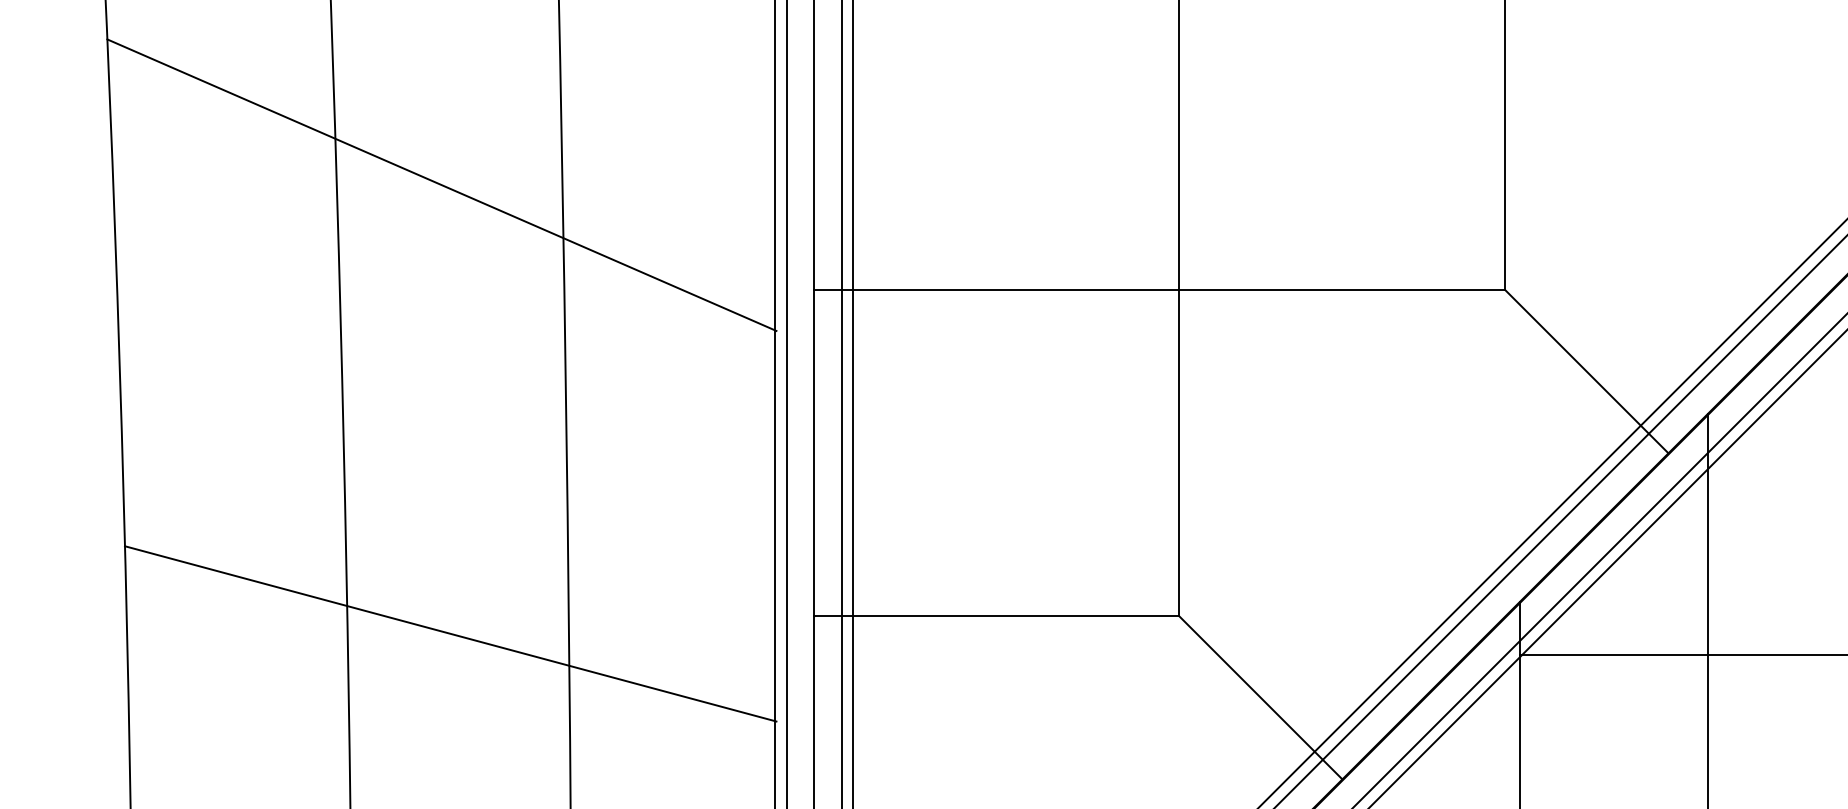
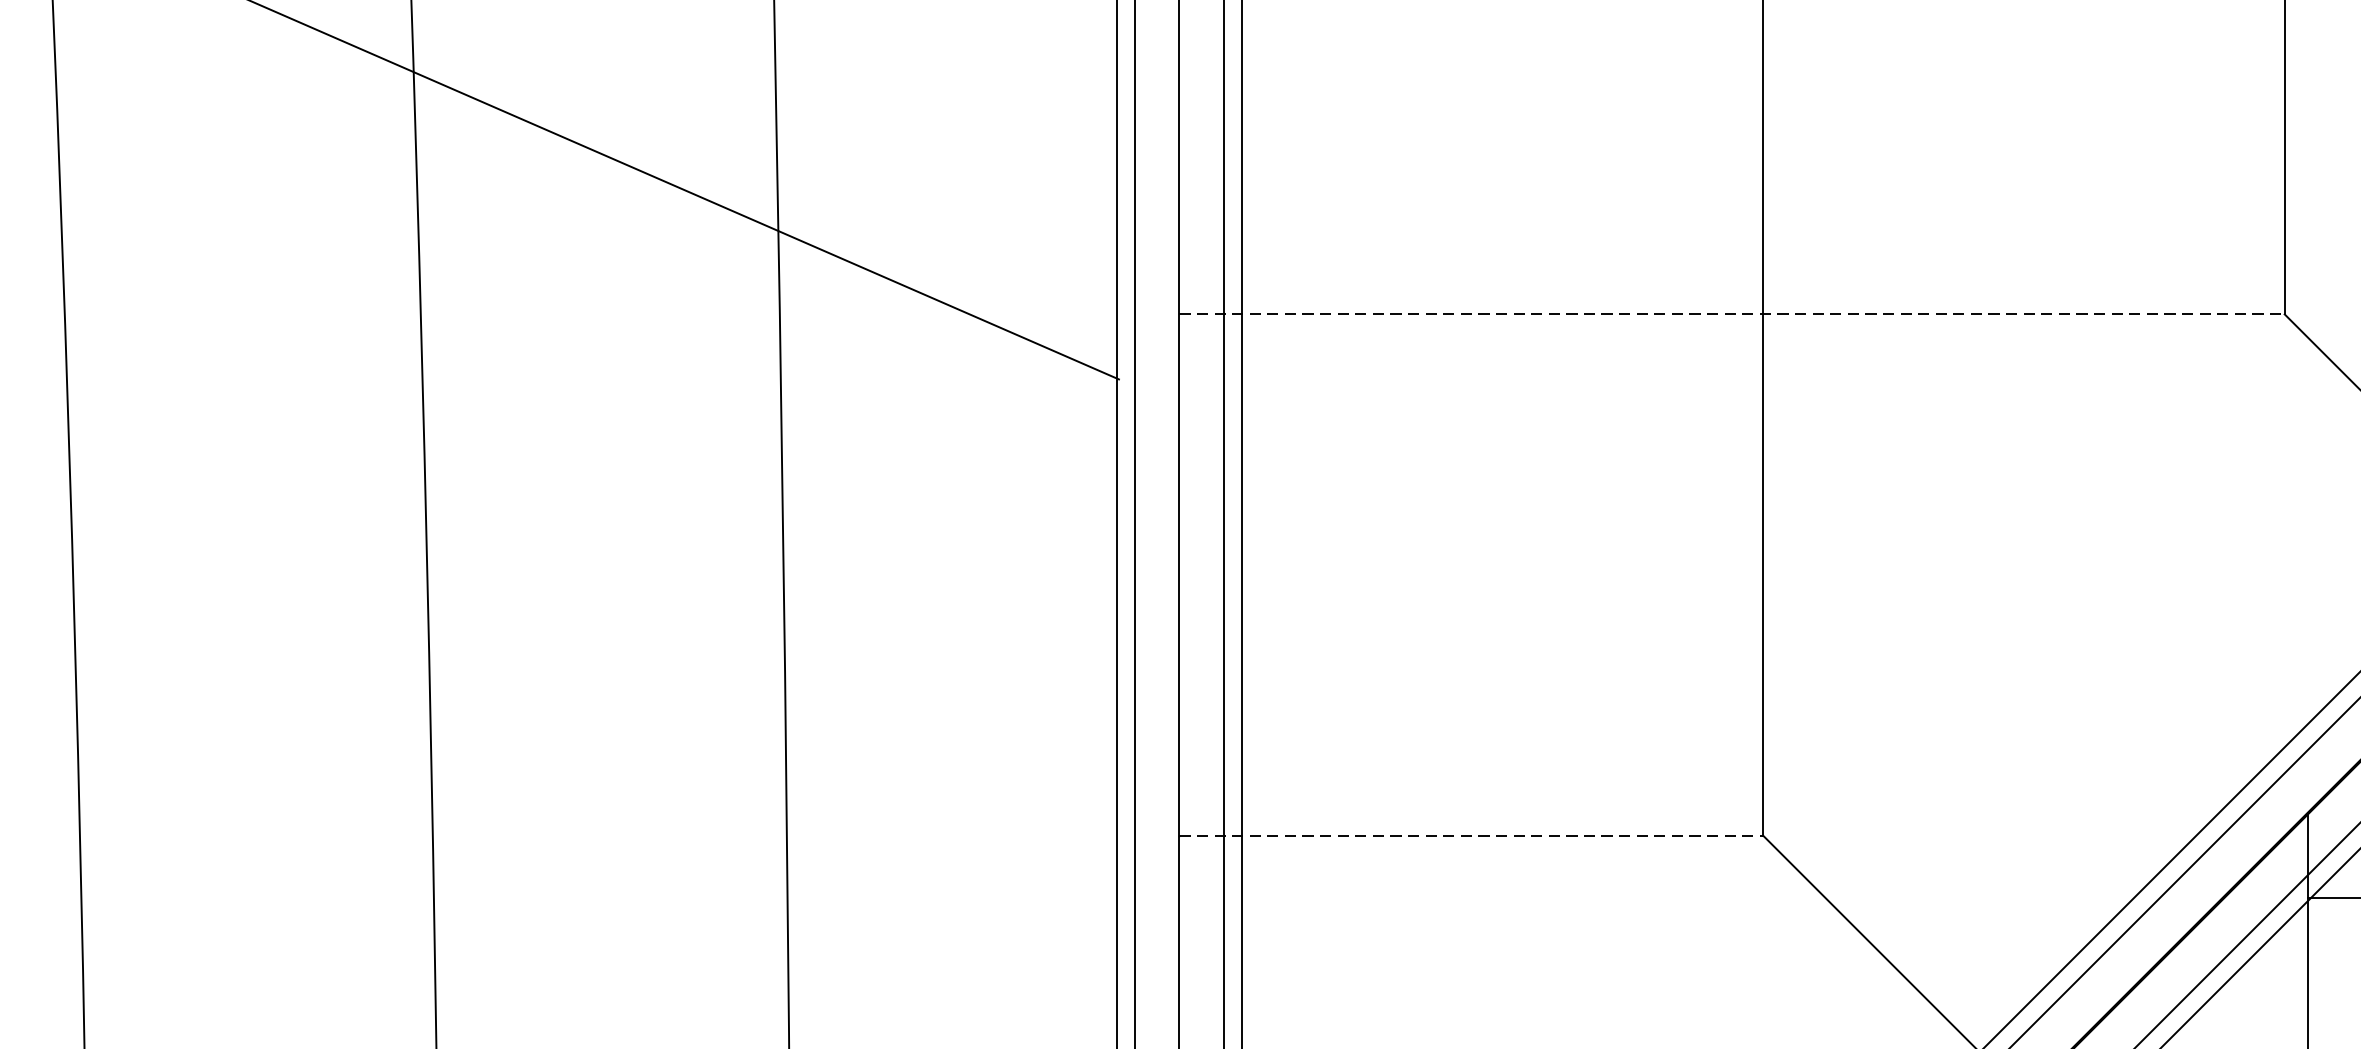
line: (1159, 290) -> (1731, 314), solid -> dashed
line: (996, 616) -> (1470, 836), solid -> dashed
line: (450, 633) -> (597, 863), removed

